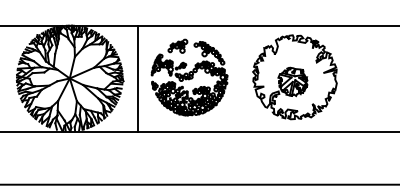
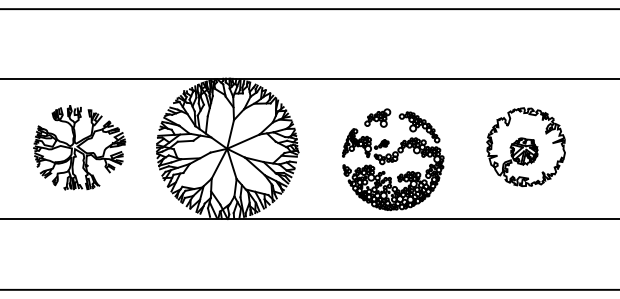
part: (294, 76) -> (525, 146), size x0.7
part: (189, 77) -> (393, 159), moved
line: (137, 78) -> (317, 149), removed

